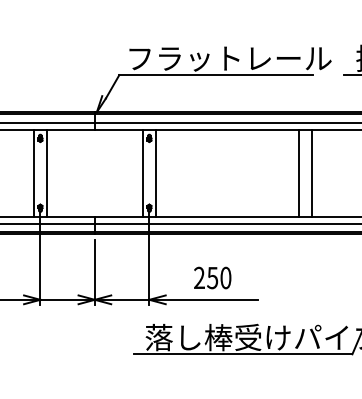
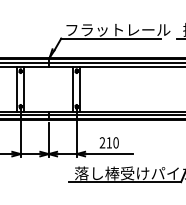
line: (298, 172) -> (153, 88), removed
line: (312, 172) -> (160, 88), removed
text: (211, 277) -> (108, 142), 250 -> 210

